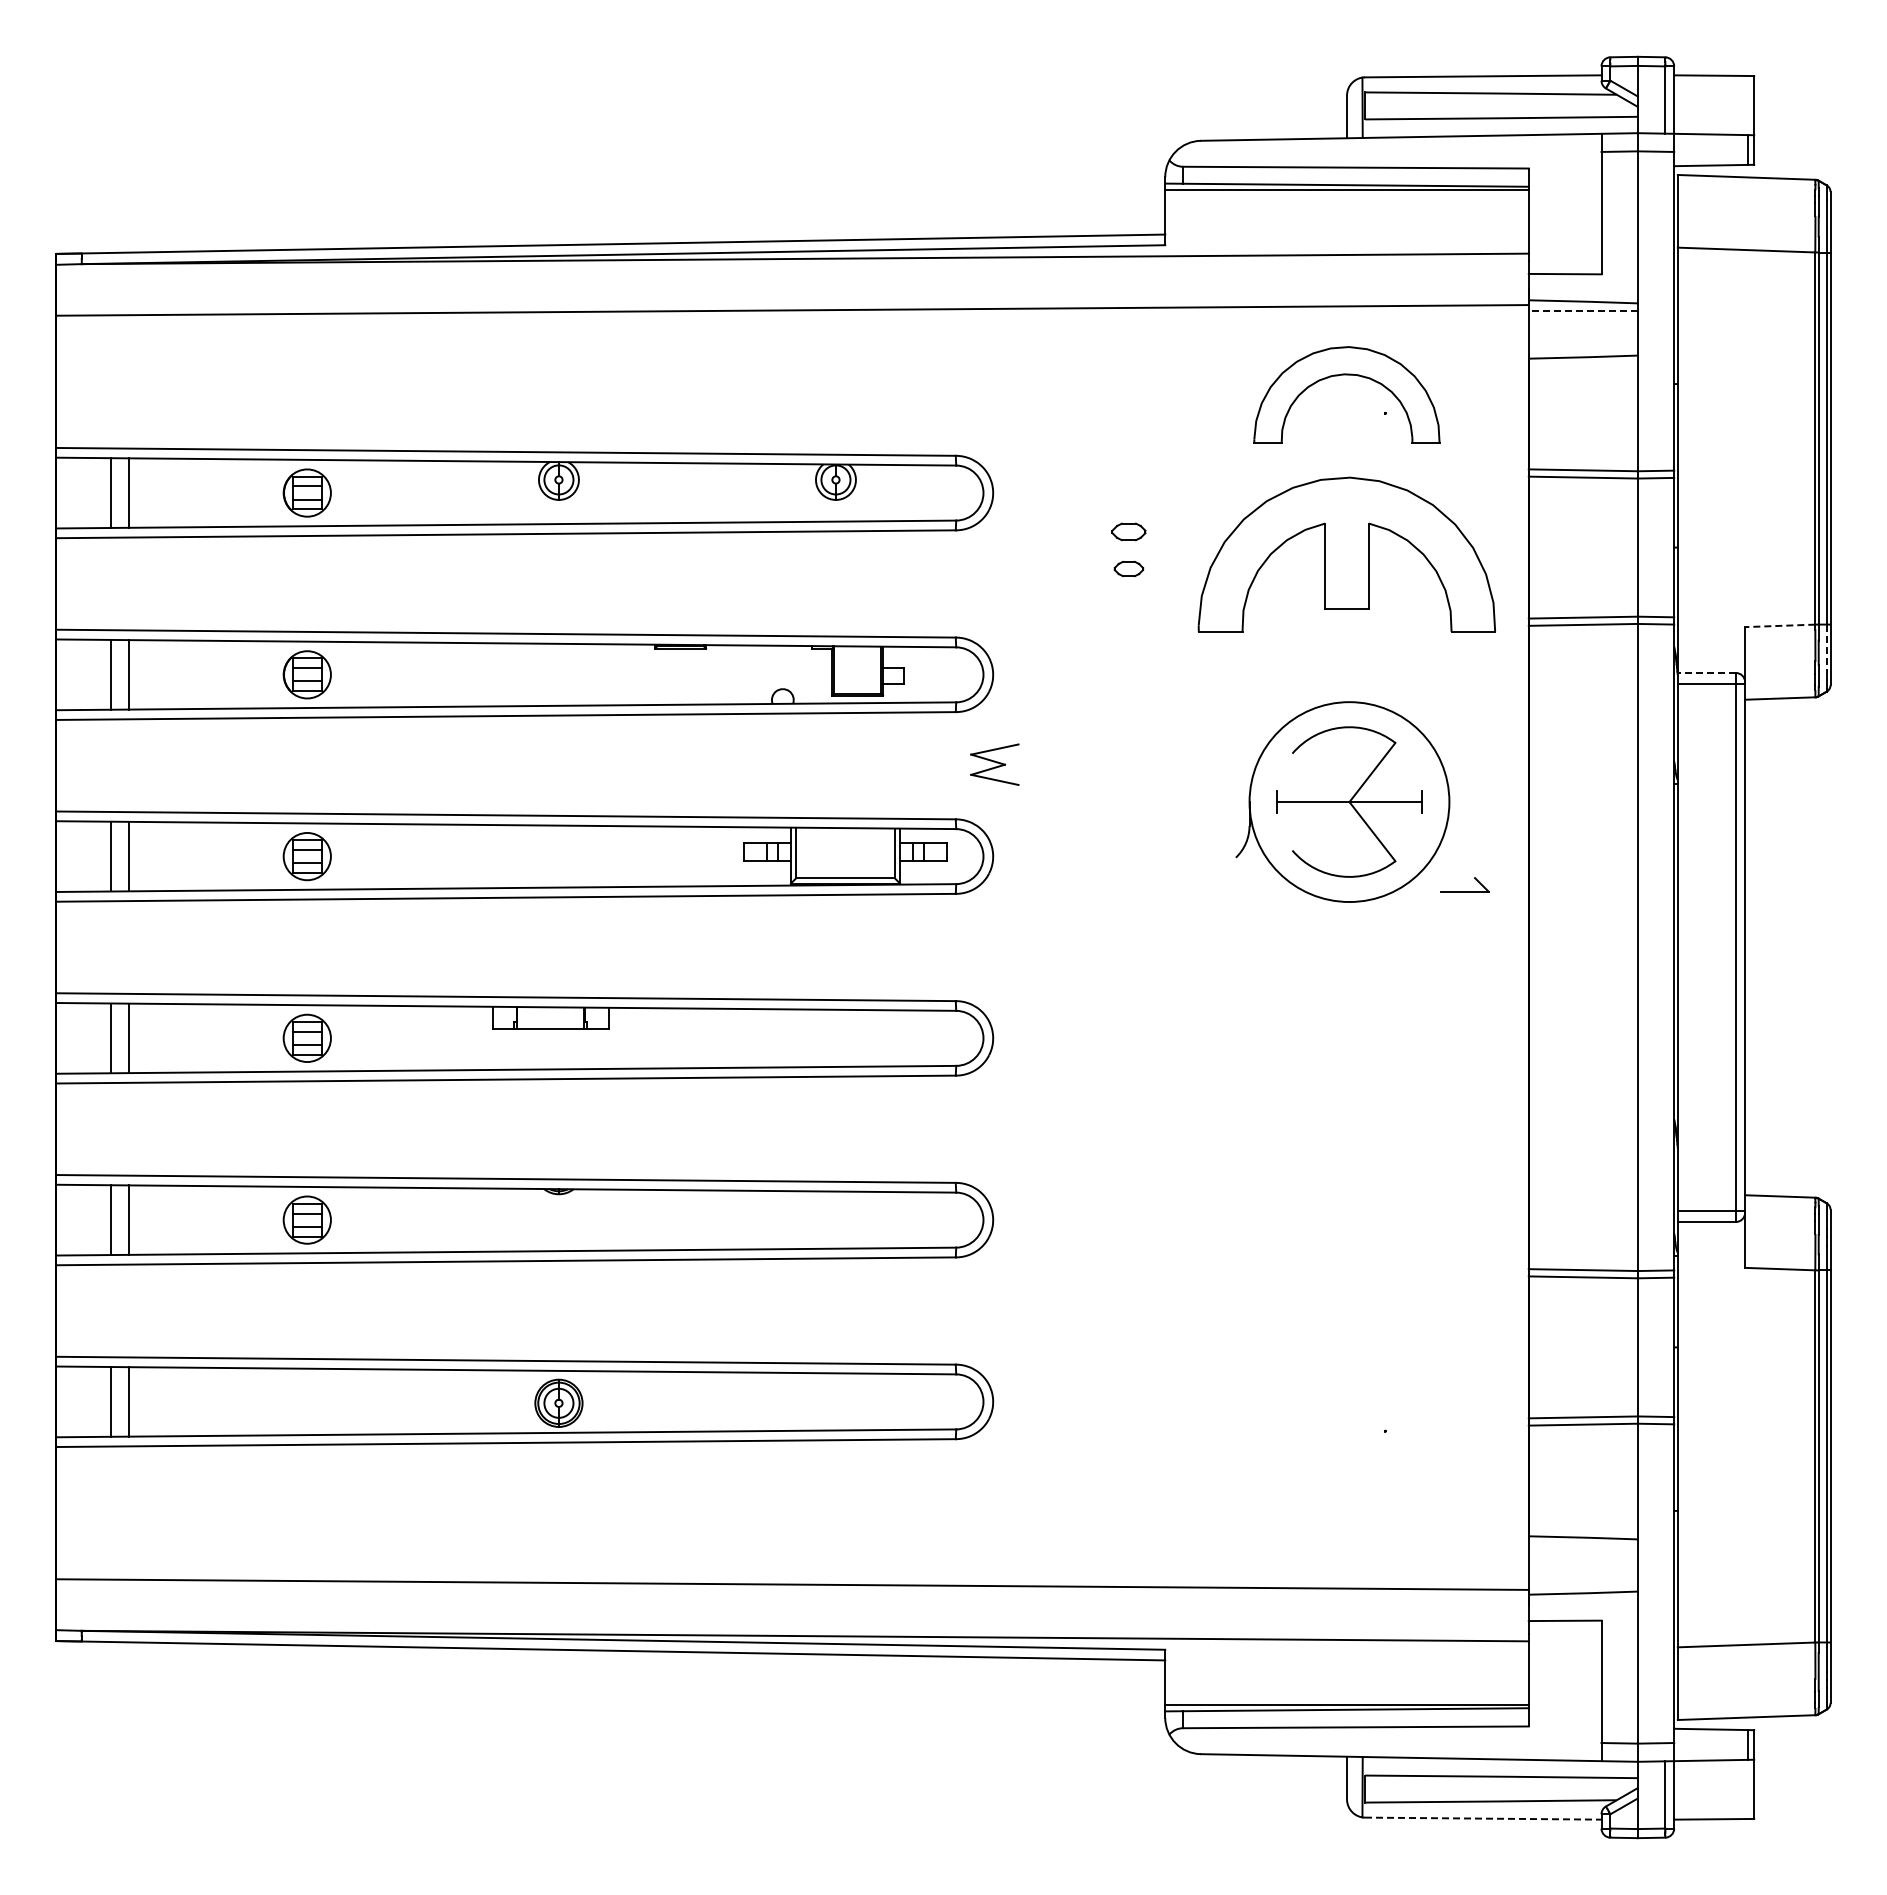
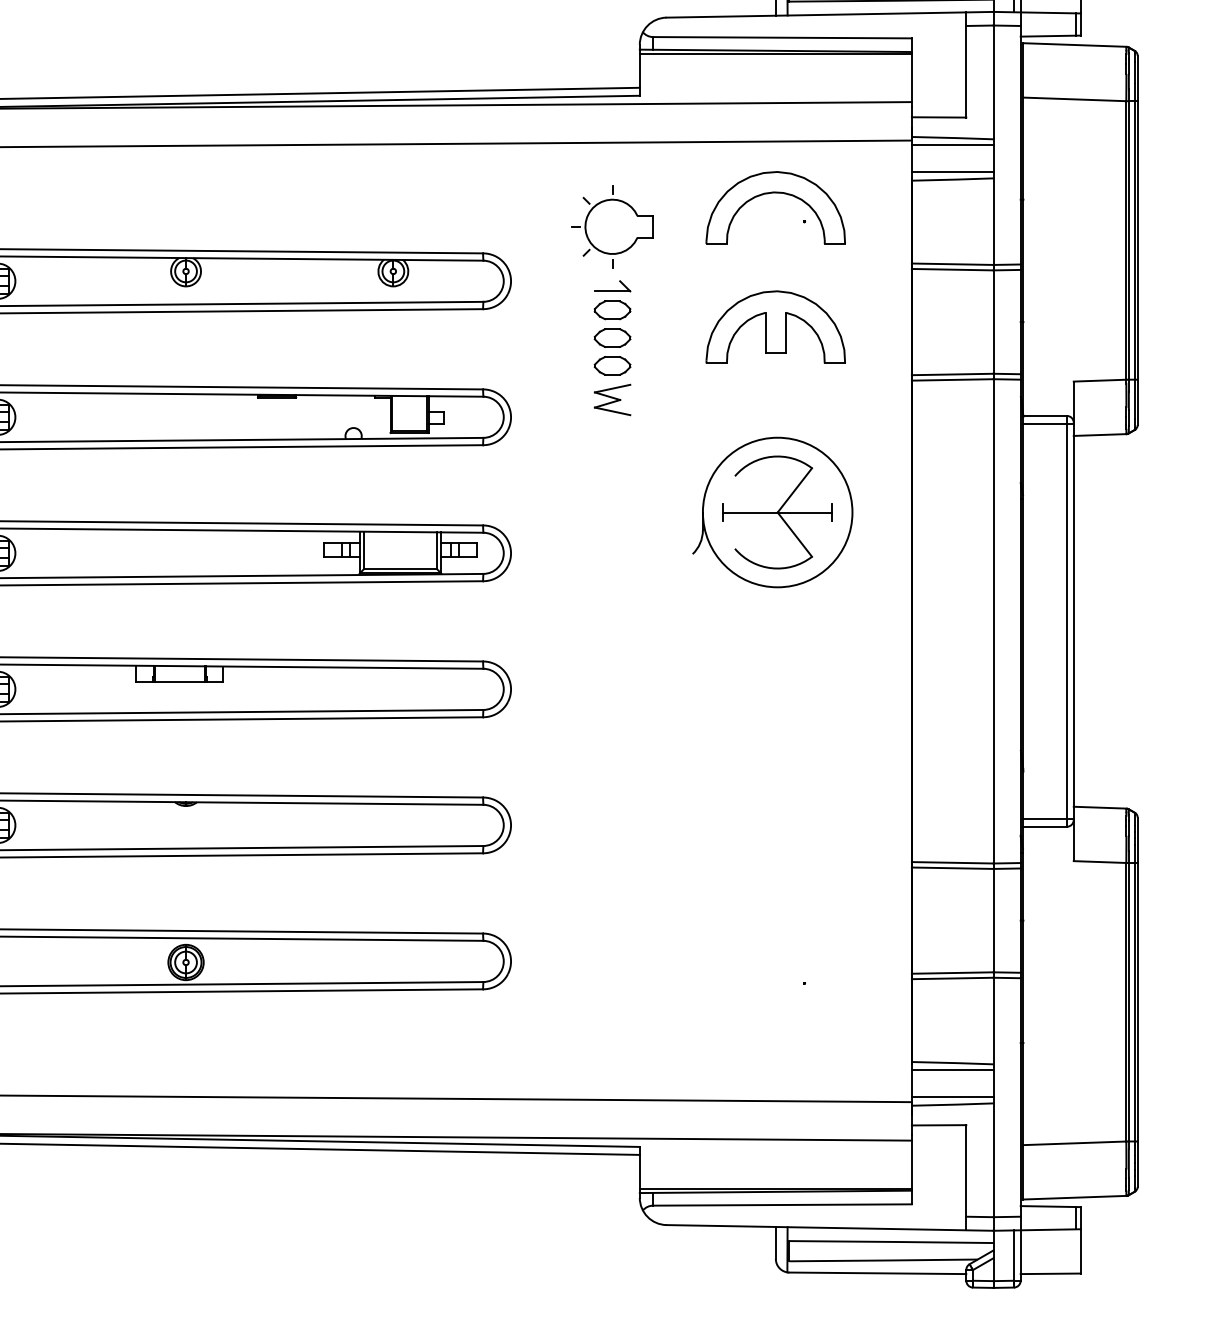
line: (1583, 311) -> (952, 145), dashed -> solid
line: (1582, 347) -> (952, 172), added
part: (1128, 420) -> (612, 226), added
part: (1128, 531) -> (612, 310), size x1.43
part: (1346, 554) -> (775, 327), size x0.62
part: (1128, 568) -> (612, 337), size x1.67
part: (1128, 605) -> (612, 365), added
line: (1779, 625) -> (1099, 380), dashed -> solid
line: (1826, 651) -> (1134, 399), dashed -> solid
line: (1706, 673) -> (1044, 416), dashed -> solid
part: (994, 764) -> (612, 399), moved
part: (1464, 891) -> (612, 291), moved
line: (1582, 1547) -> (952, 1070), added
line: (1582, 1583) -> (952, 1097), added
line: (1483, 1818) -> (877, 1273), dashed -> solid

